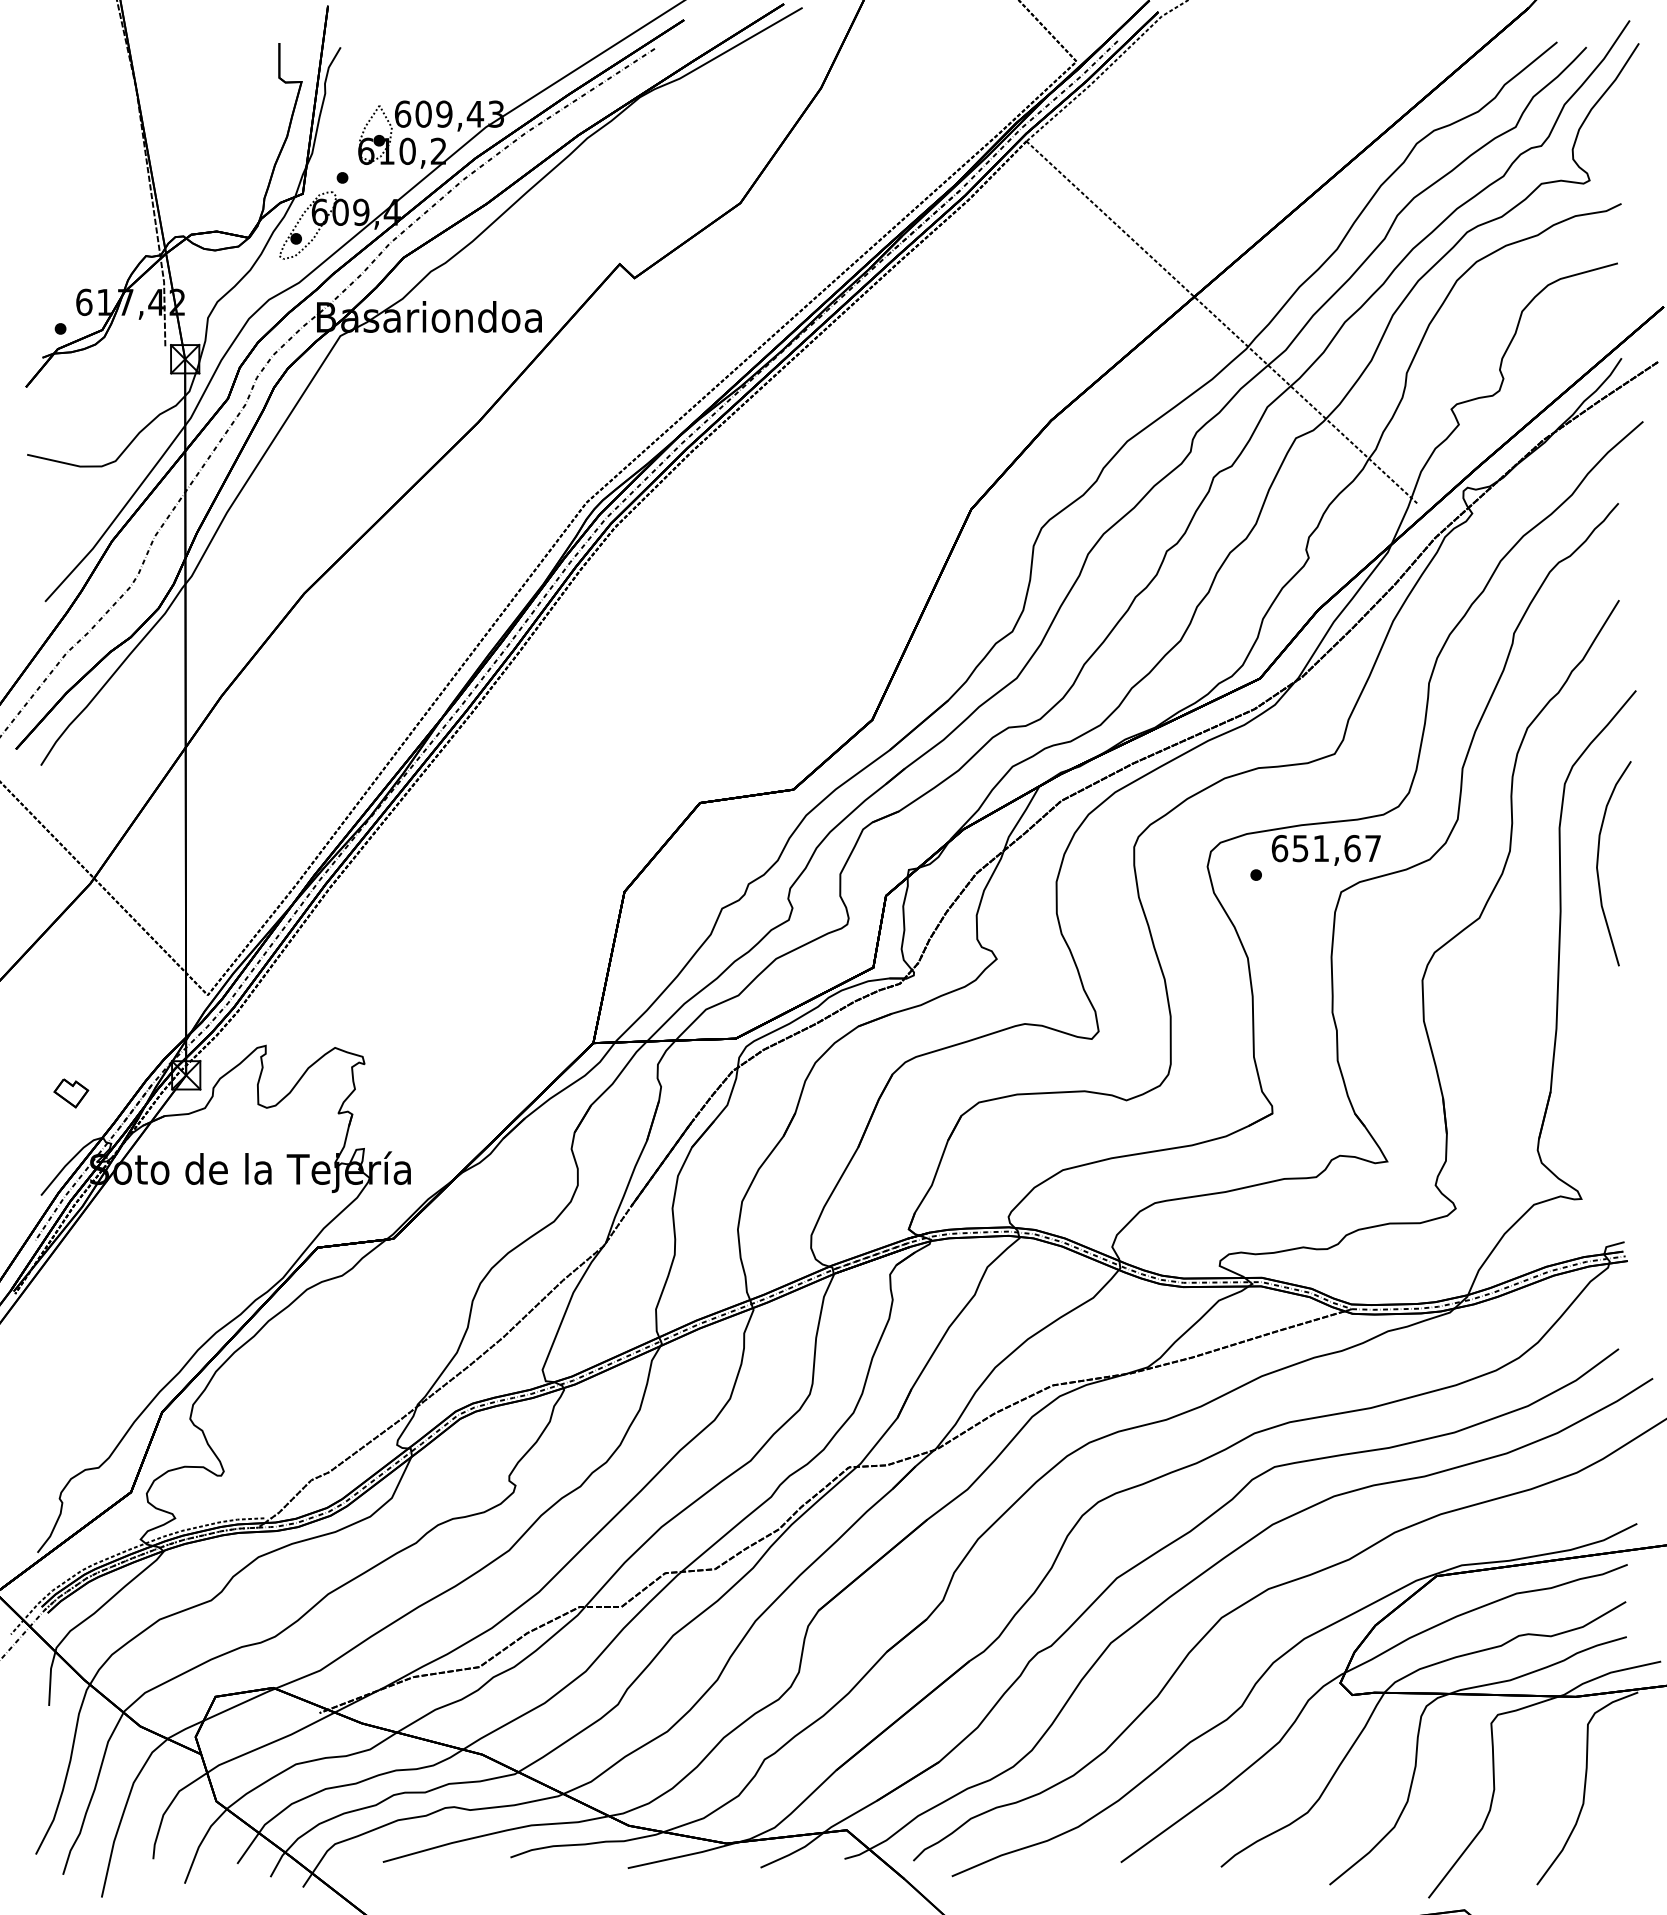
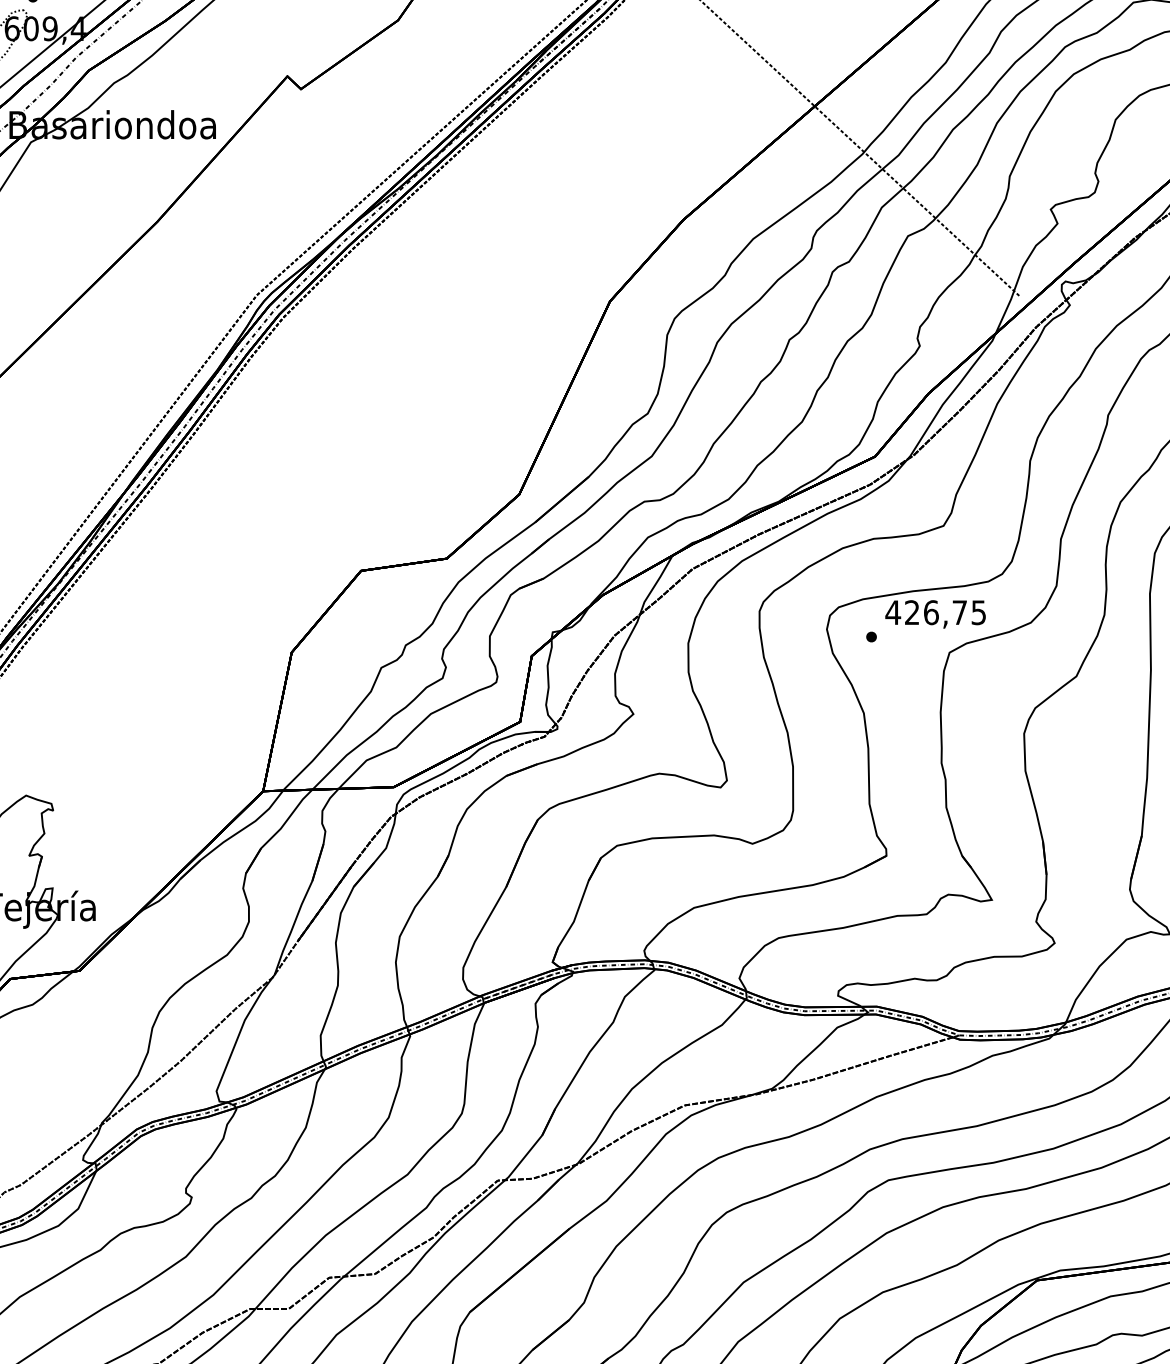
text: (1325, 848) -> (935, 612), 651,67 -> 426,75

